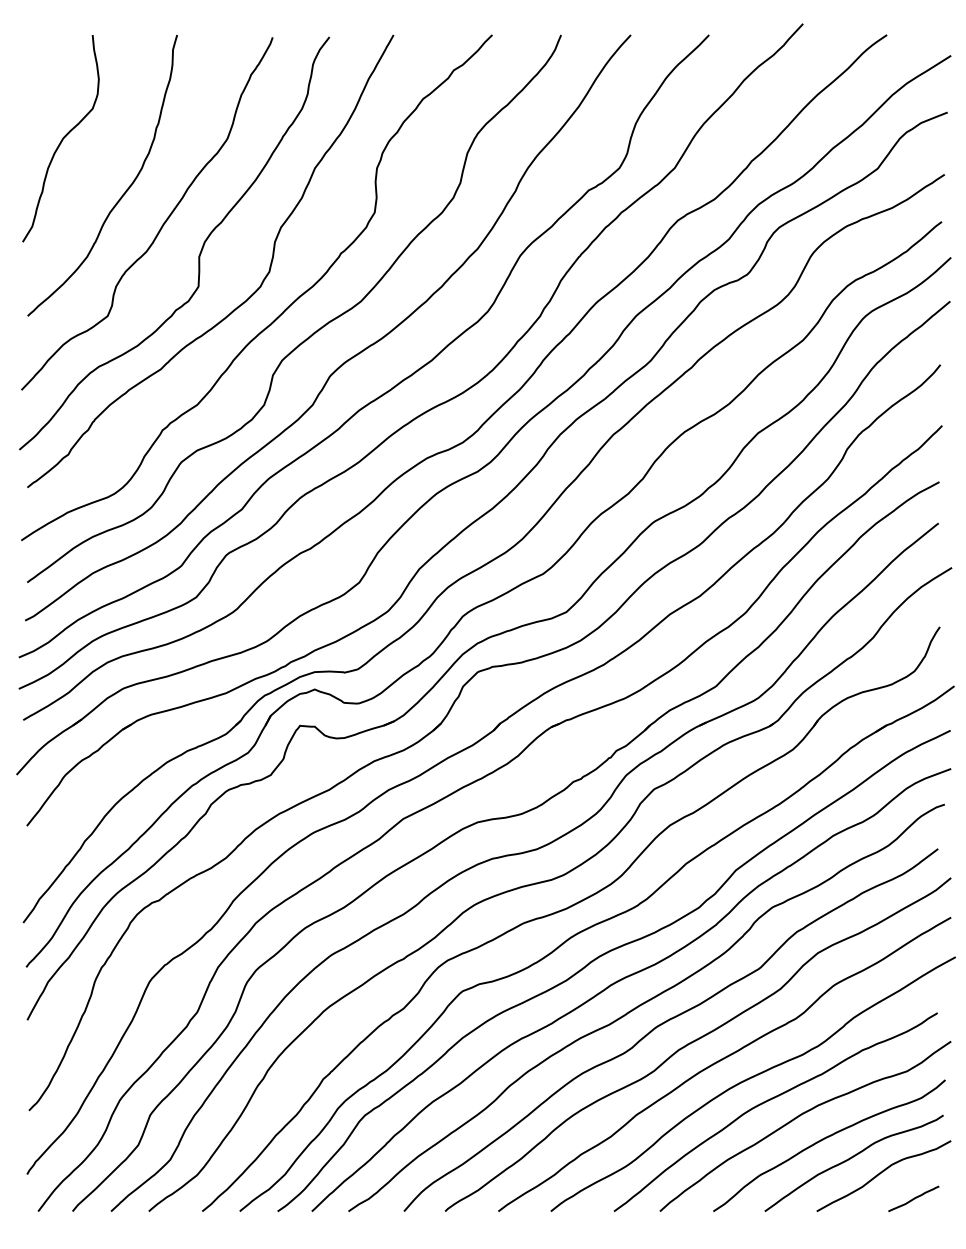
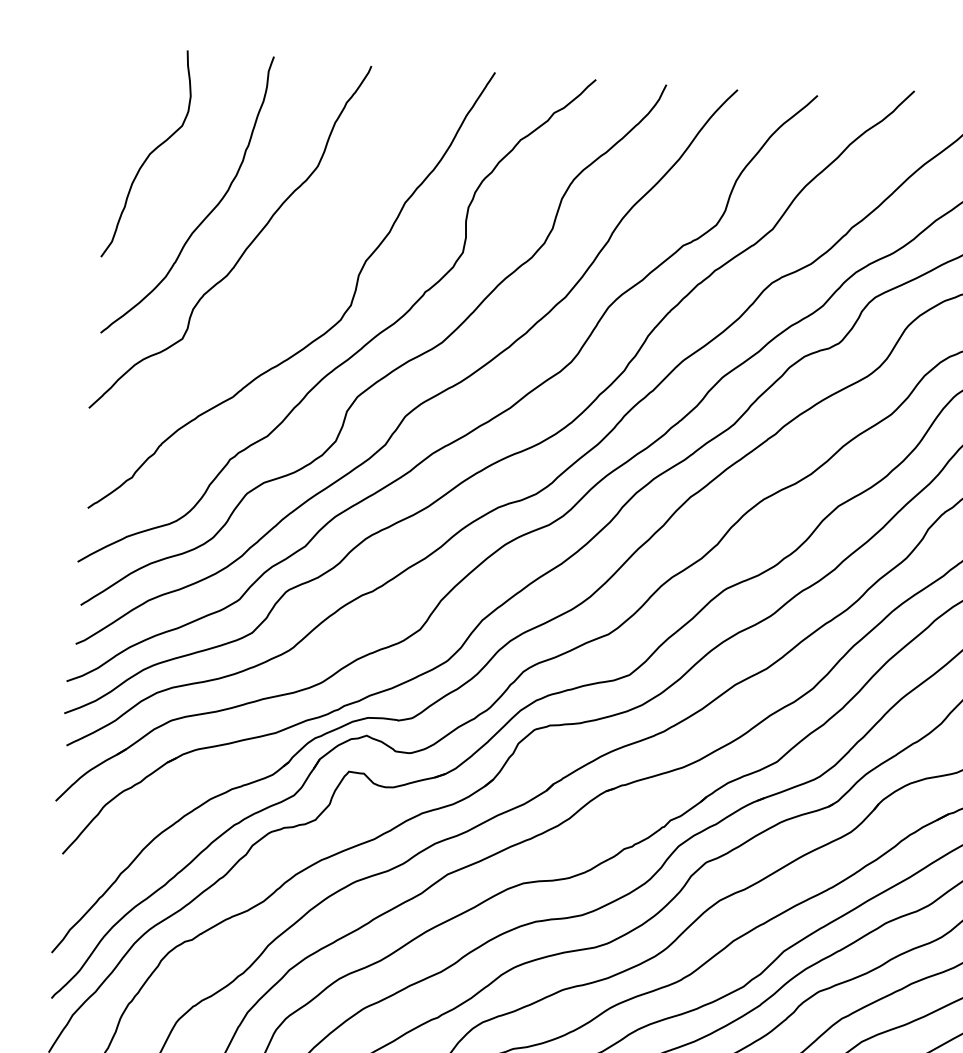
curve: (198, 255) -> (279, 283), removed

